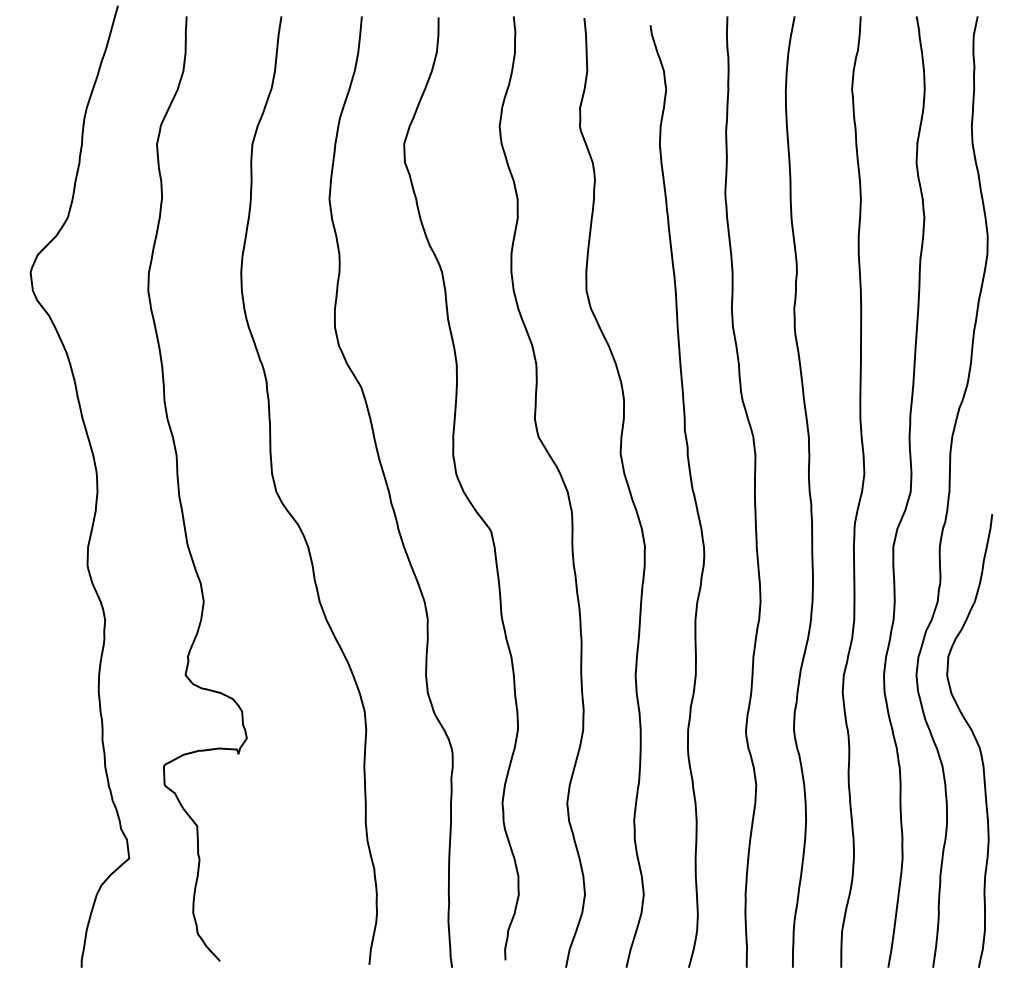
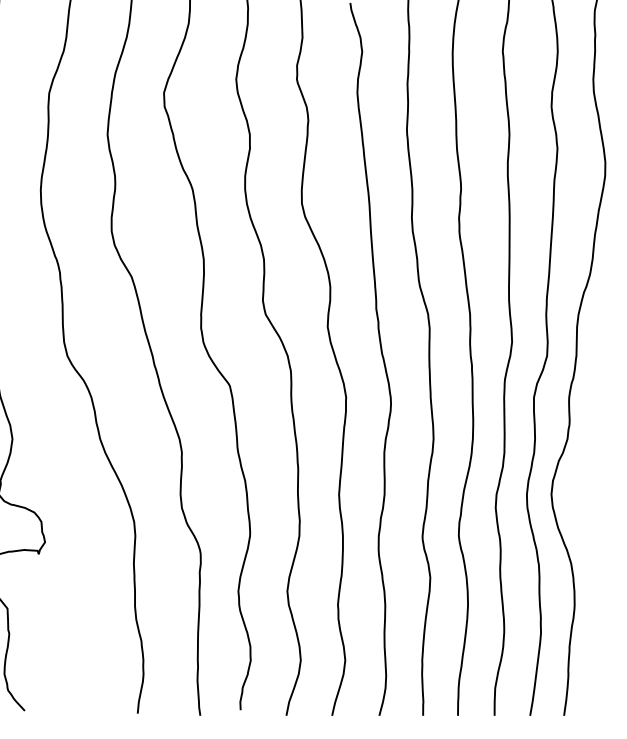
curve: (974, 739) -> (595, 543), removed

